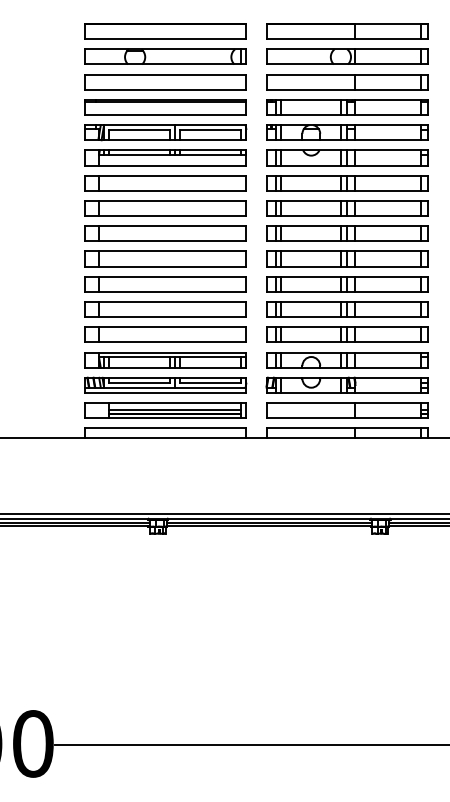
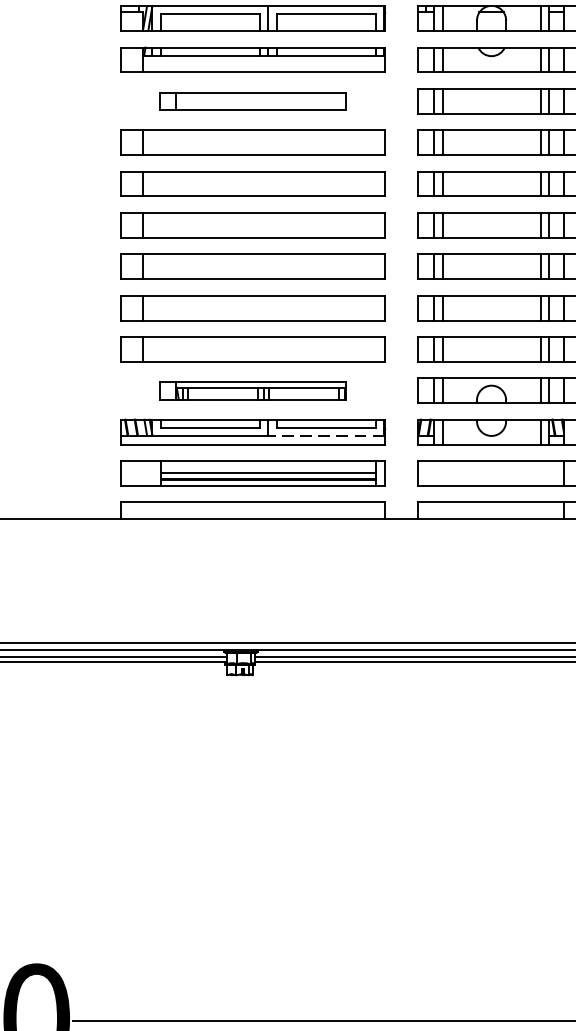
part: (165, 183) -> (252, 101), size x0.7
part: (165, 360) -> (252, 391), size x0.7
line: (209, 387) -> (324, 435), solid -> dashed

